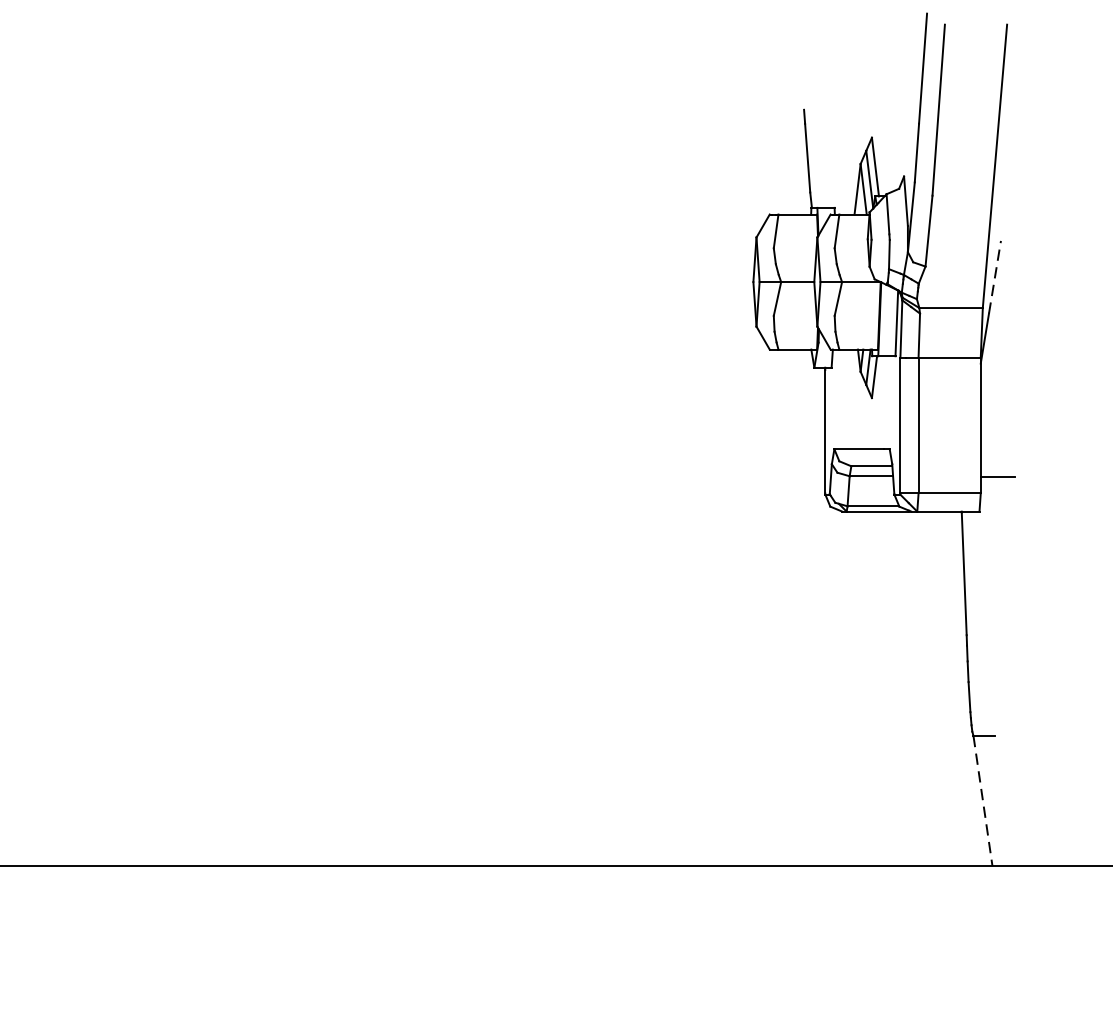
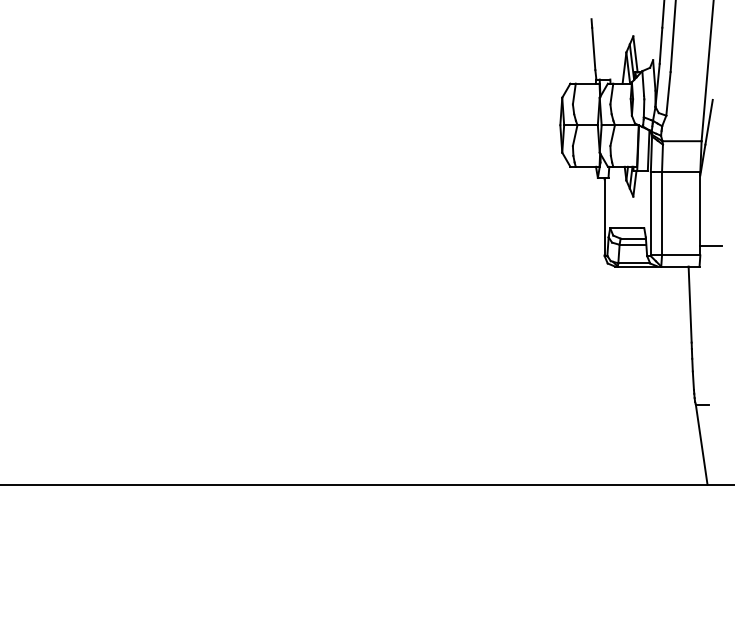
line: (995, 277) -> (709, 122), dashed -> solid
line: (982, 800) -> (701, 444), dashed -> solid

